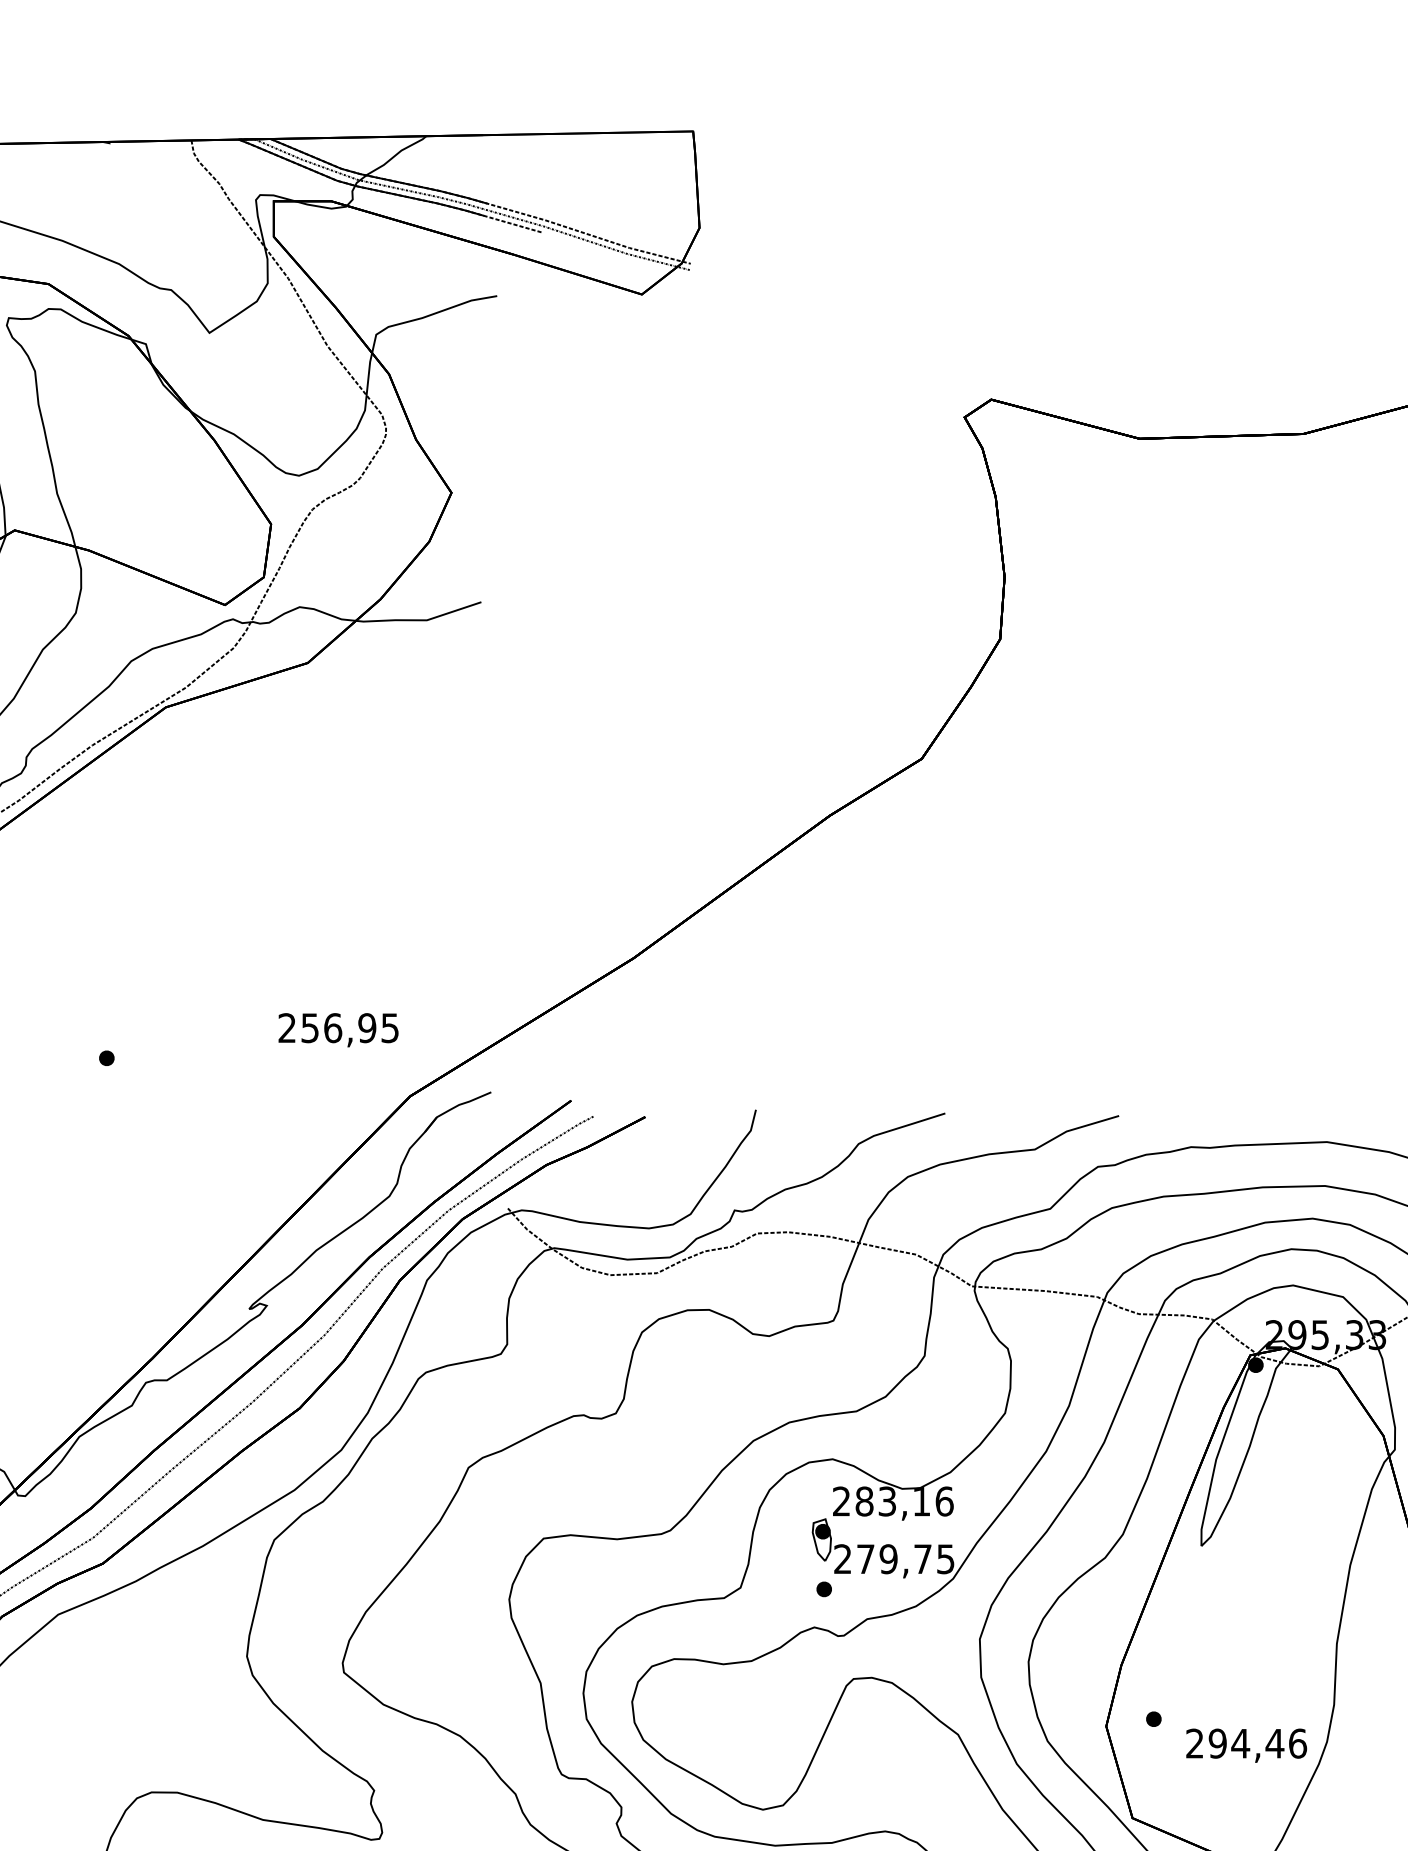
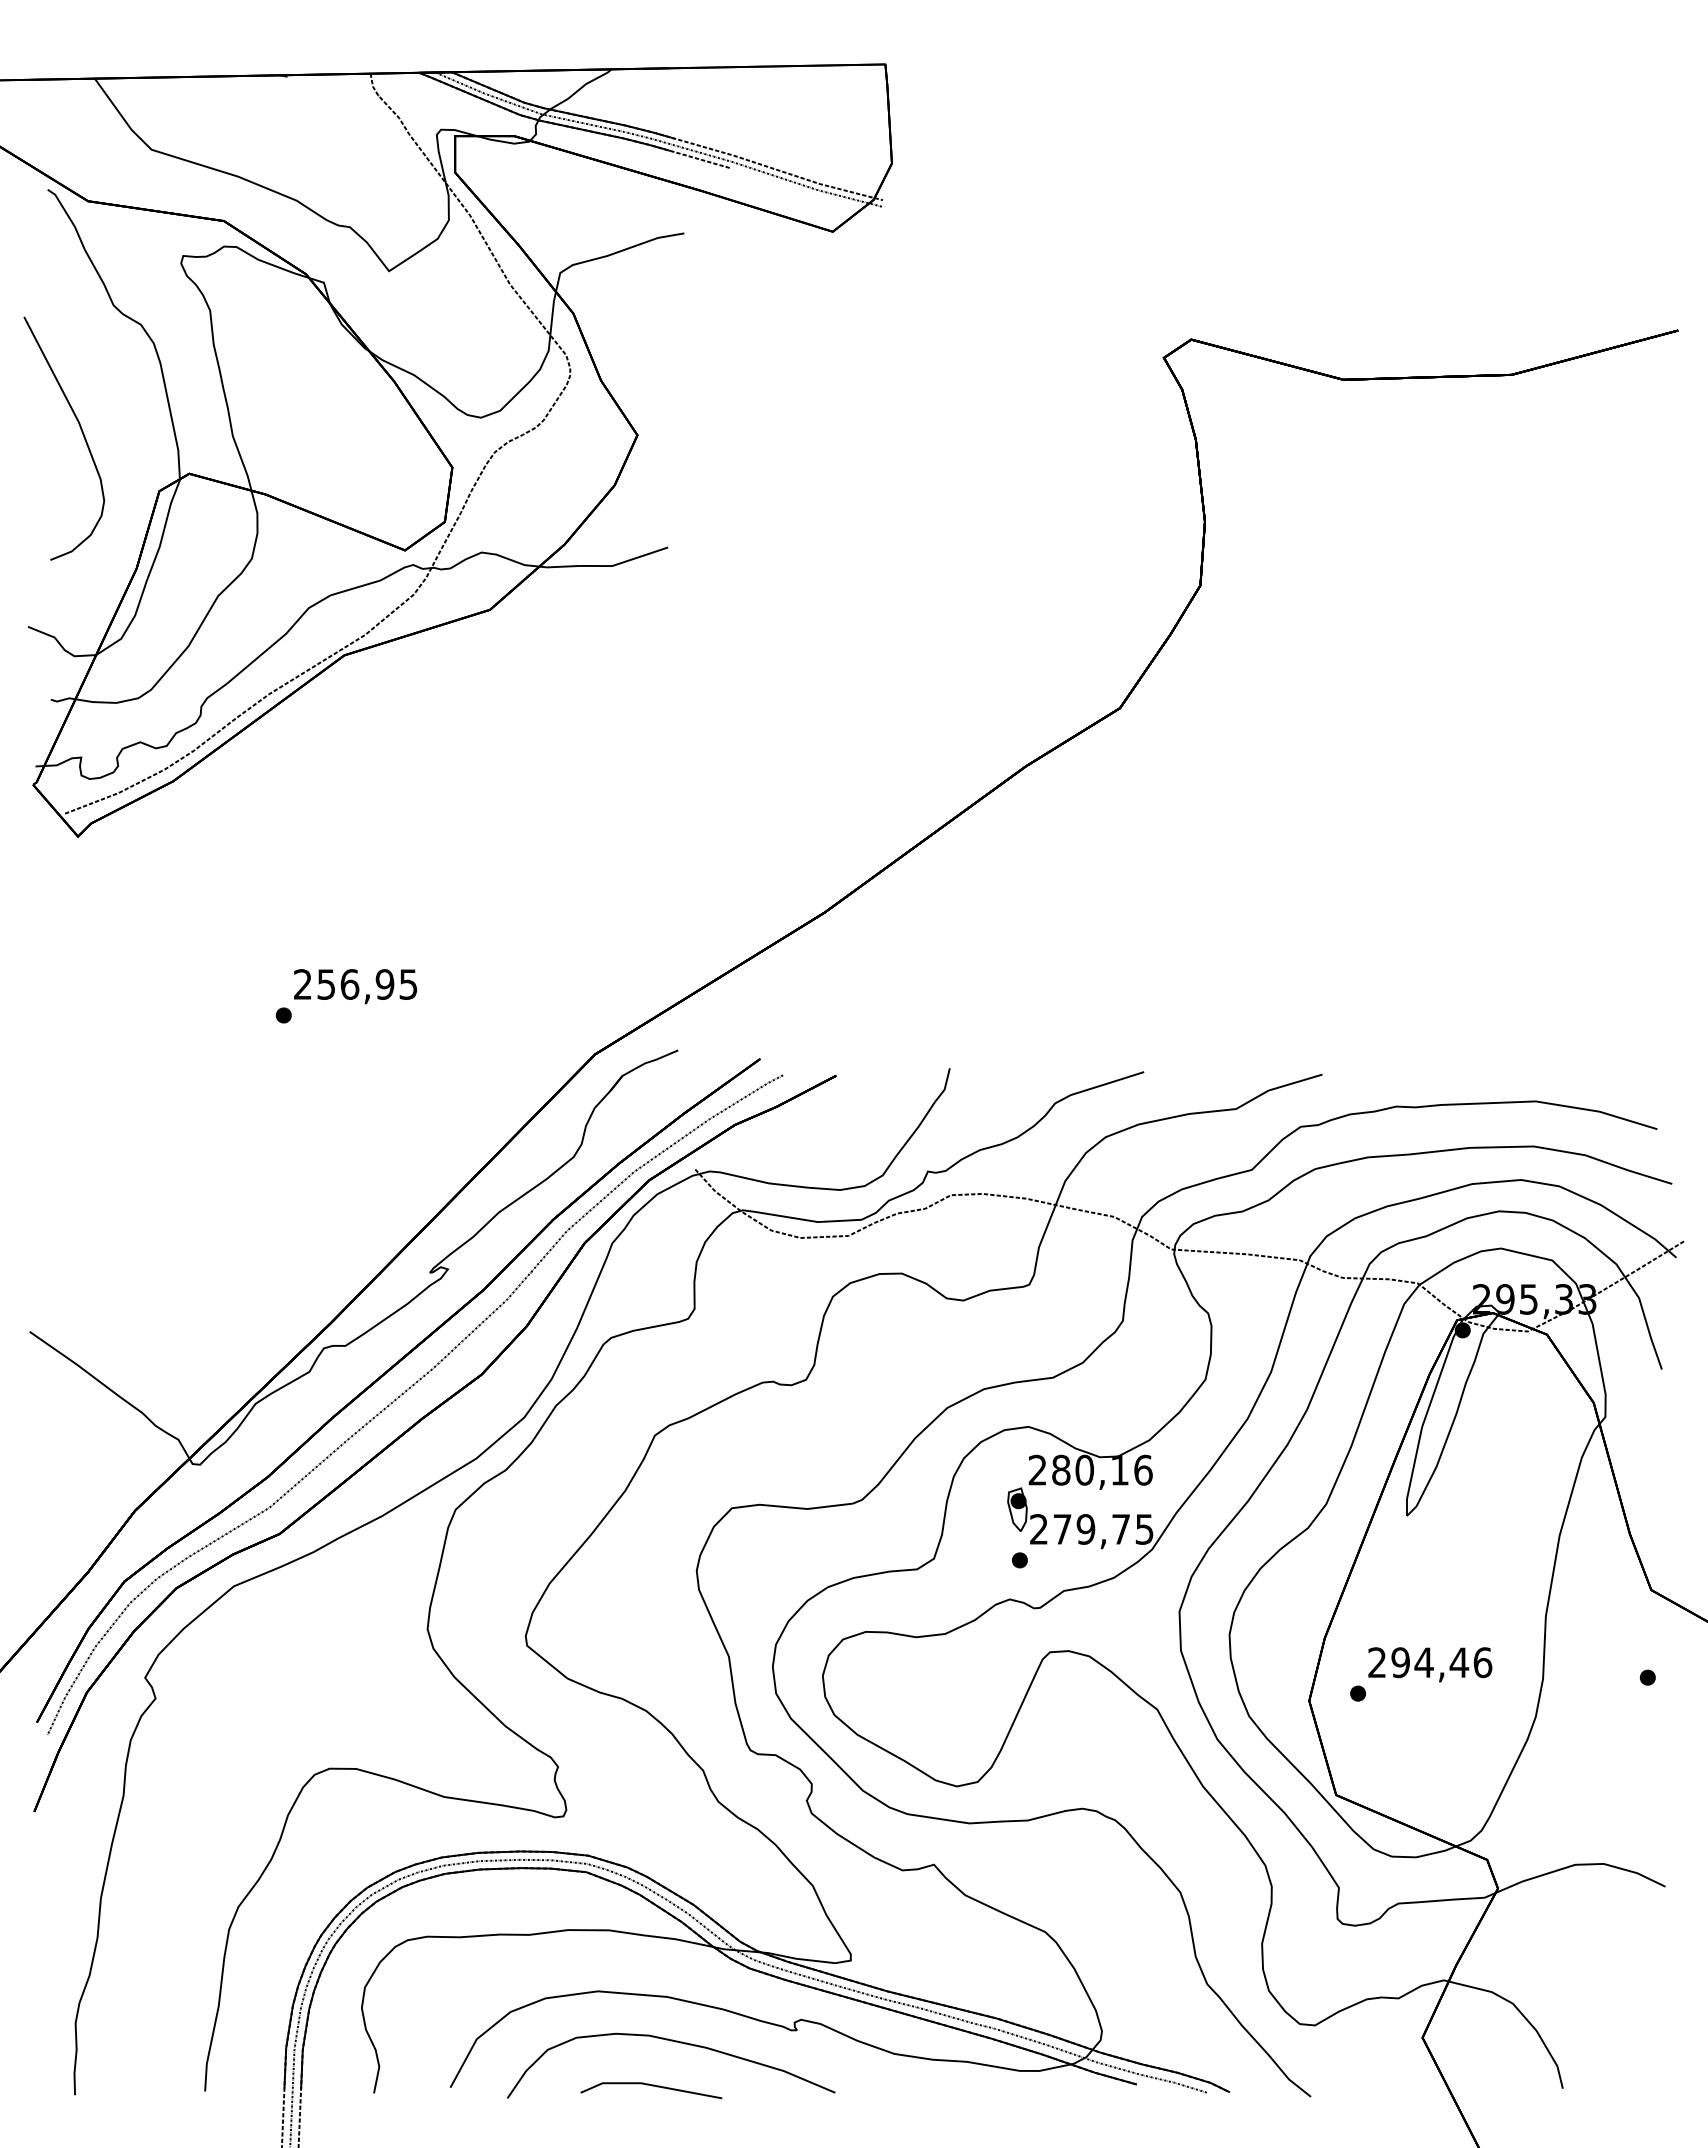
text: (338, 1030) -> (355, 986), moved
text: (887, 1500) -> (1084, 1469), 283,16 -> 280,16
text: (1246, 1745) -> (1430, 1664), moved

